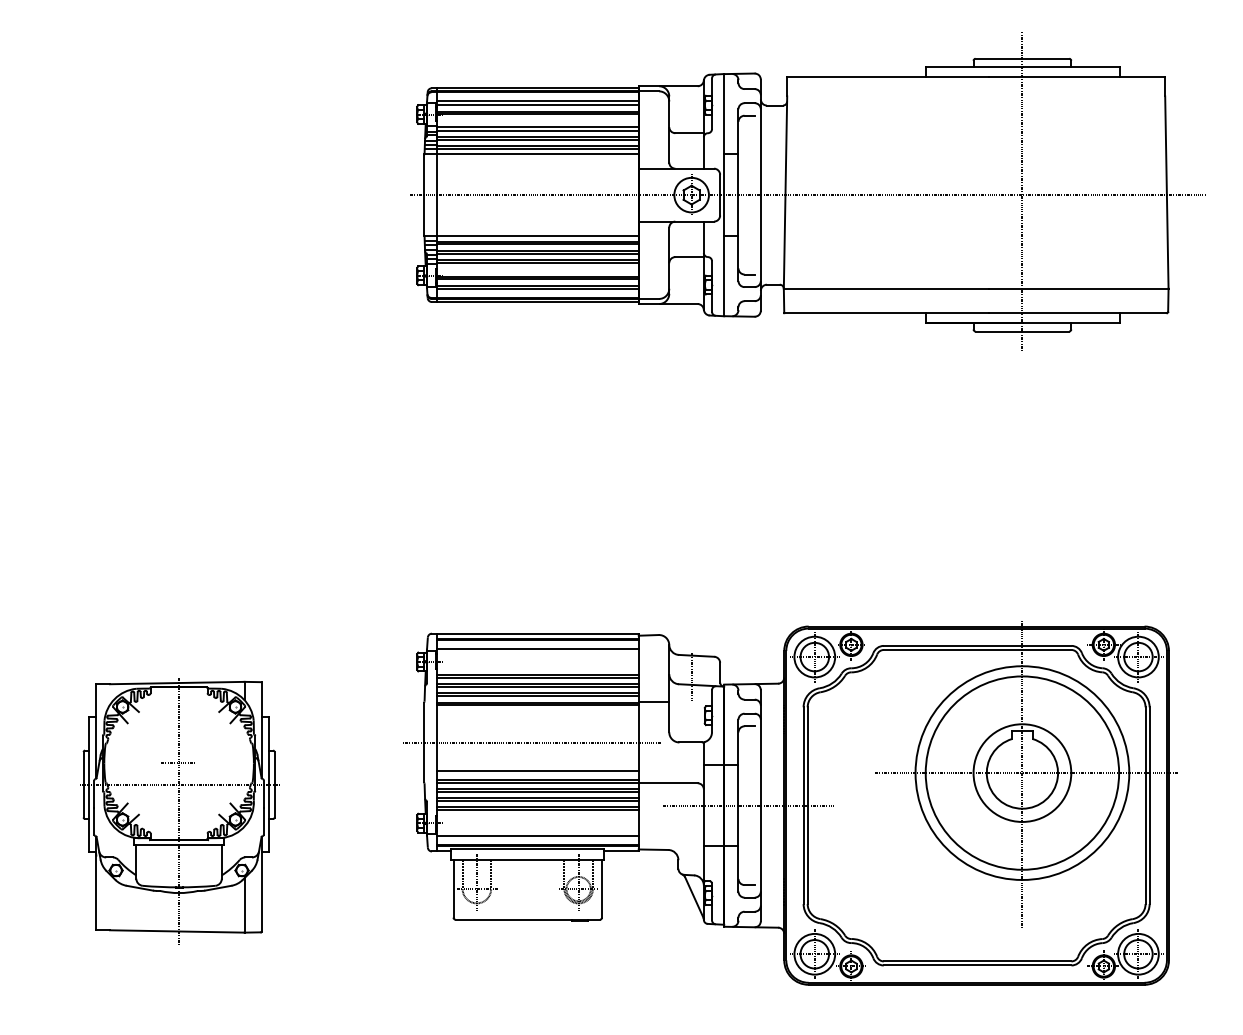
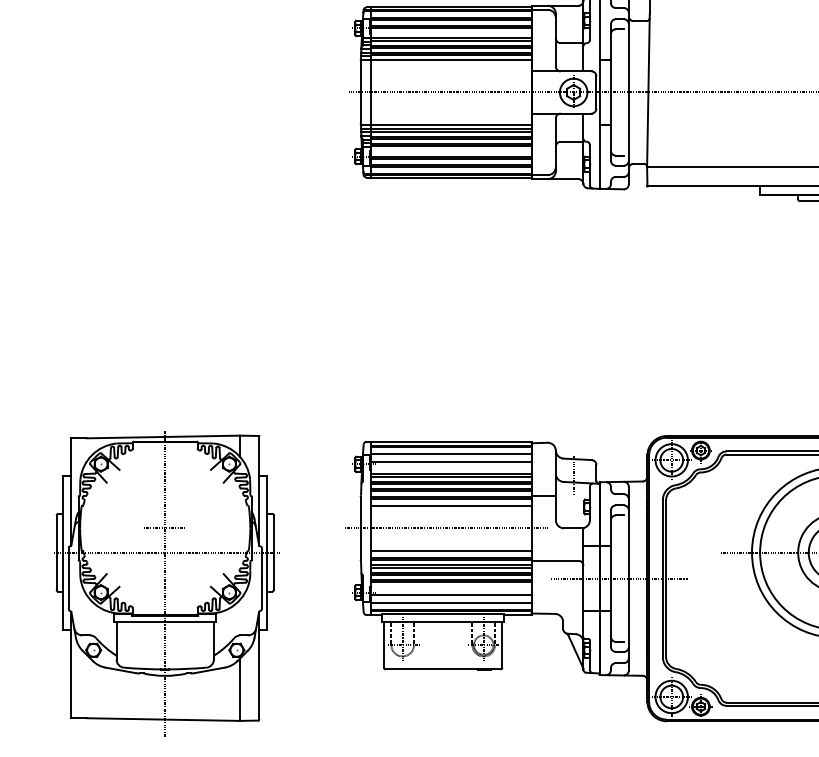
line: (537, 659) -> (450, 462), added
line: (537, 714) -> (450, 506), added
part: (179, 811) -> (165, 583), size x1.43
line: (537, 826) -> (450, 595), added

